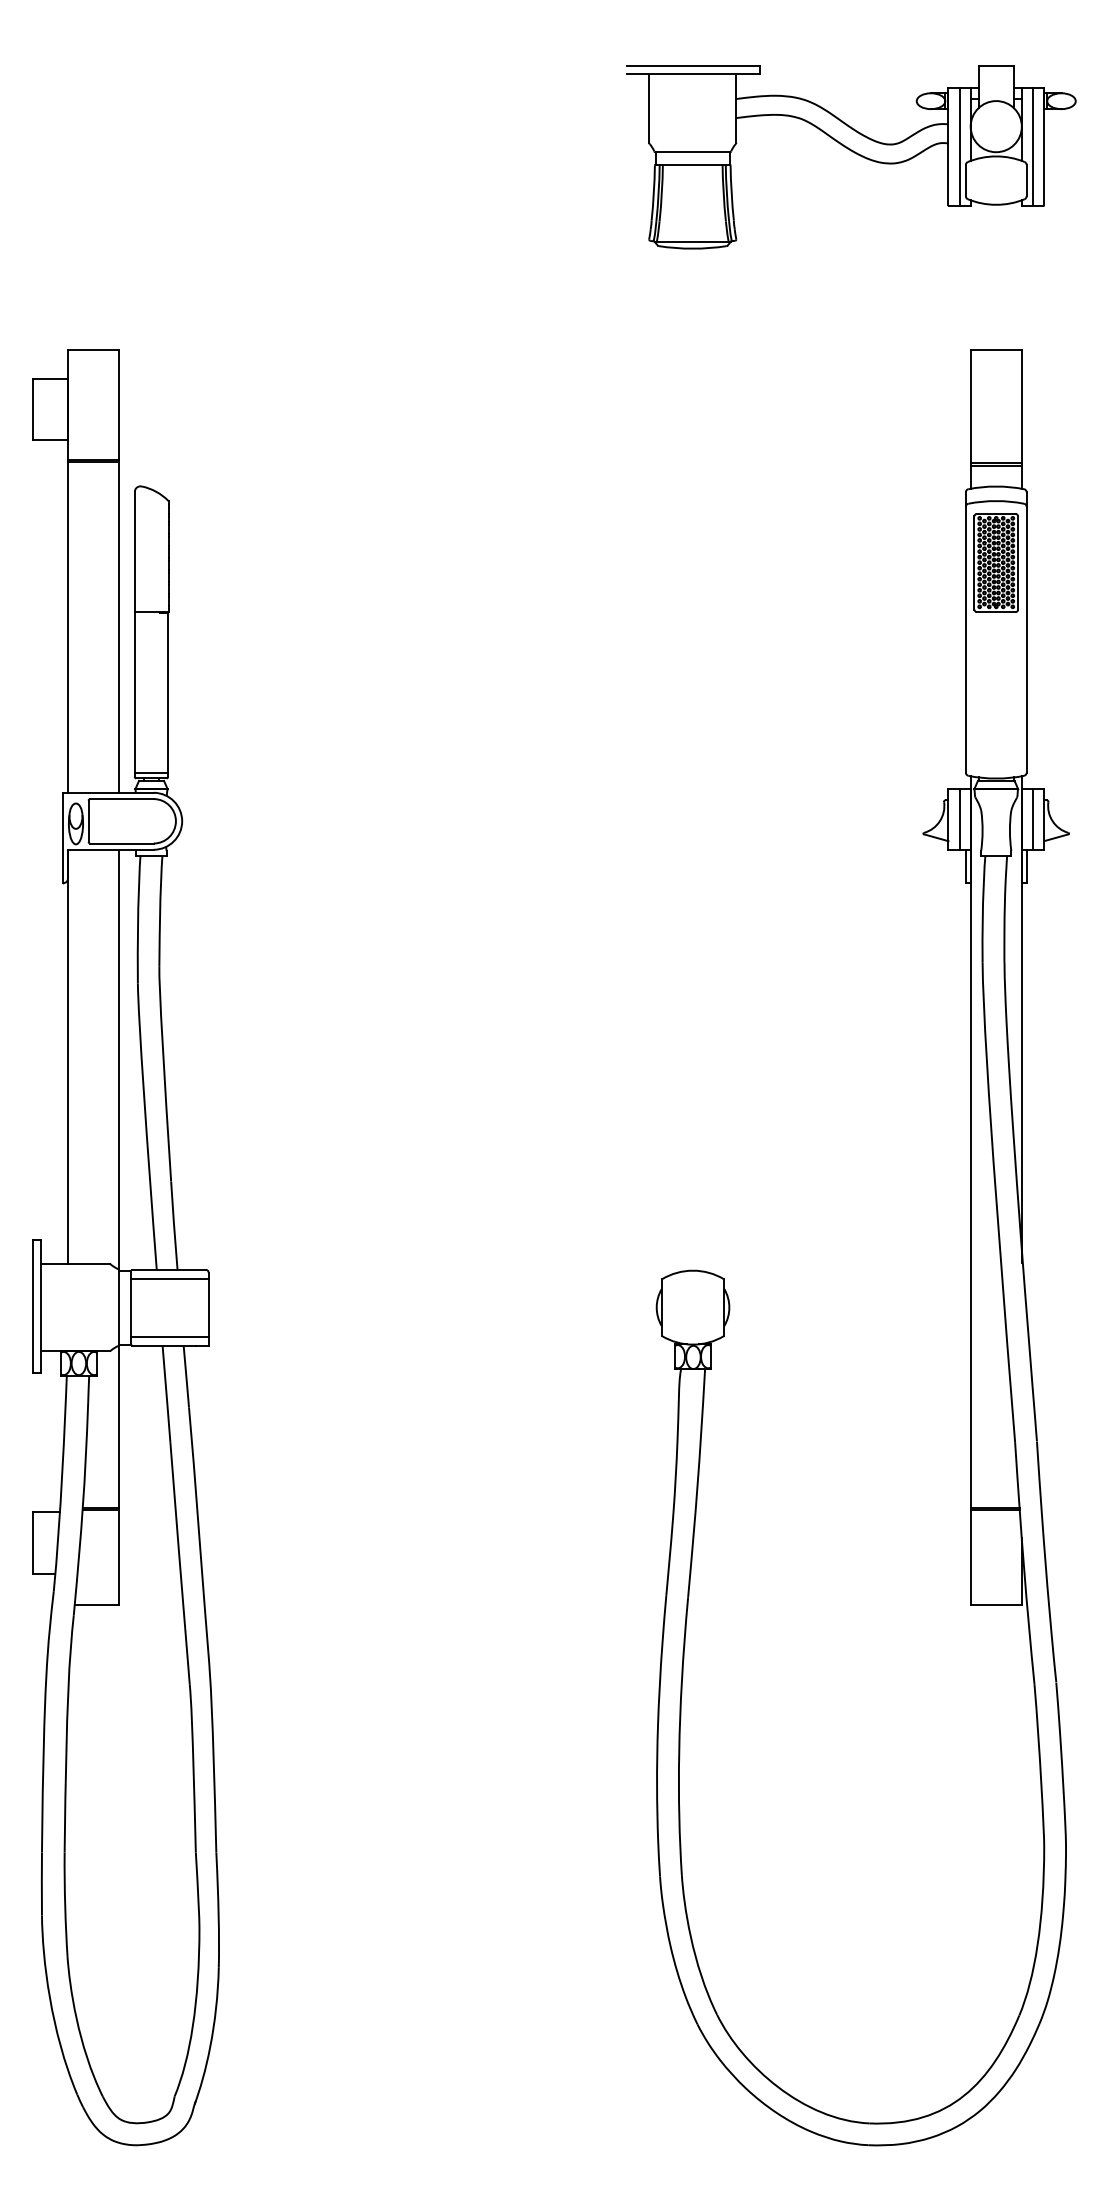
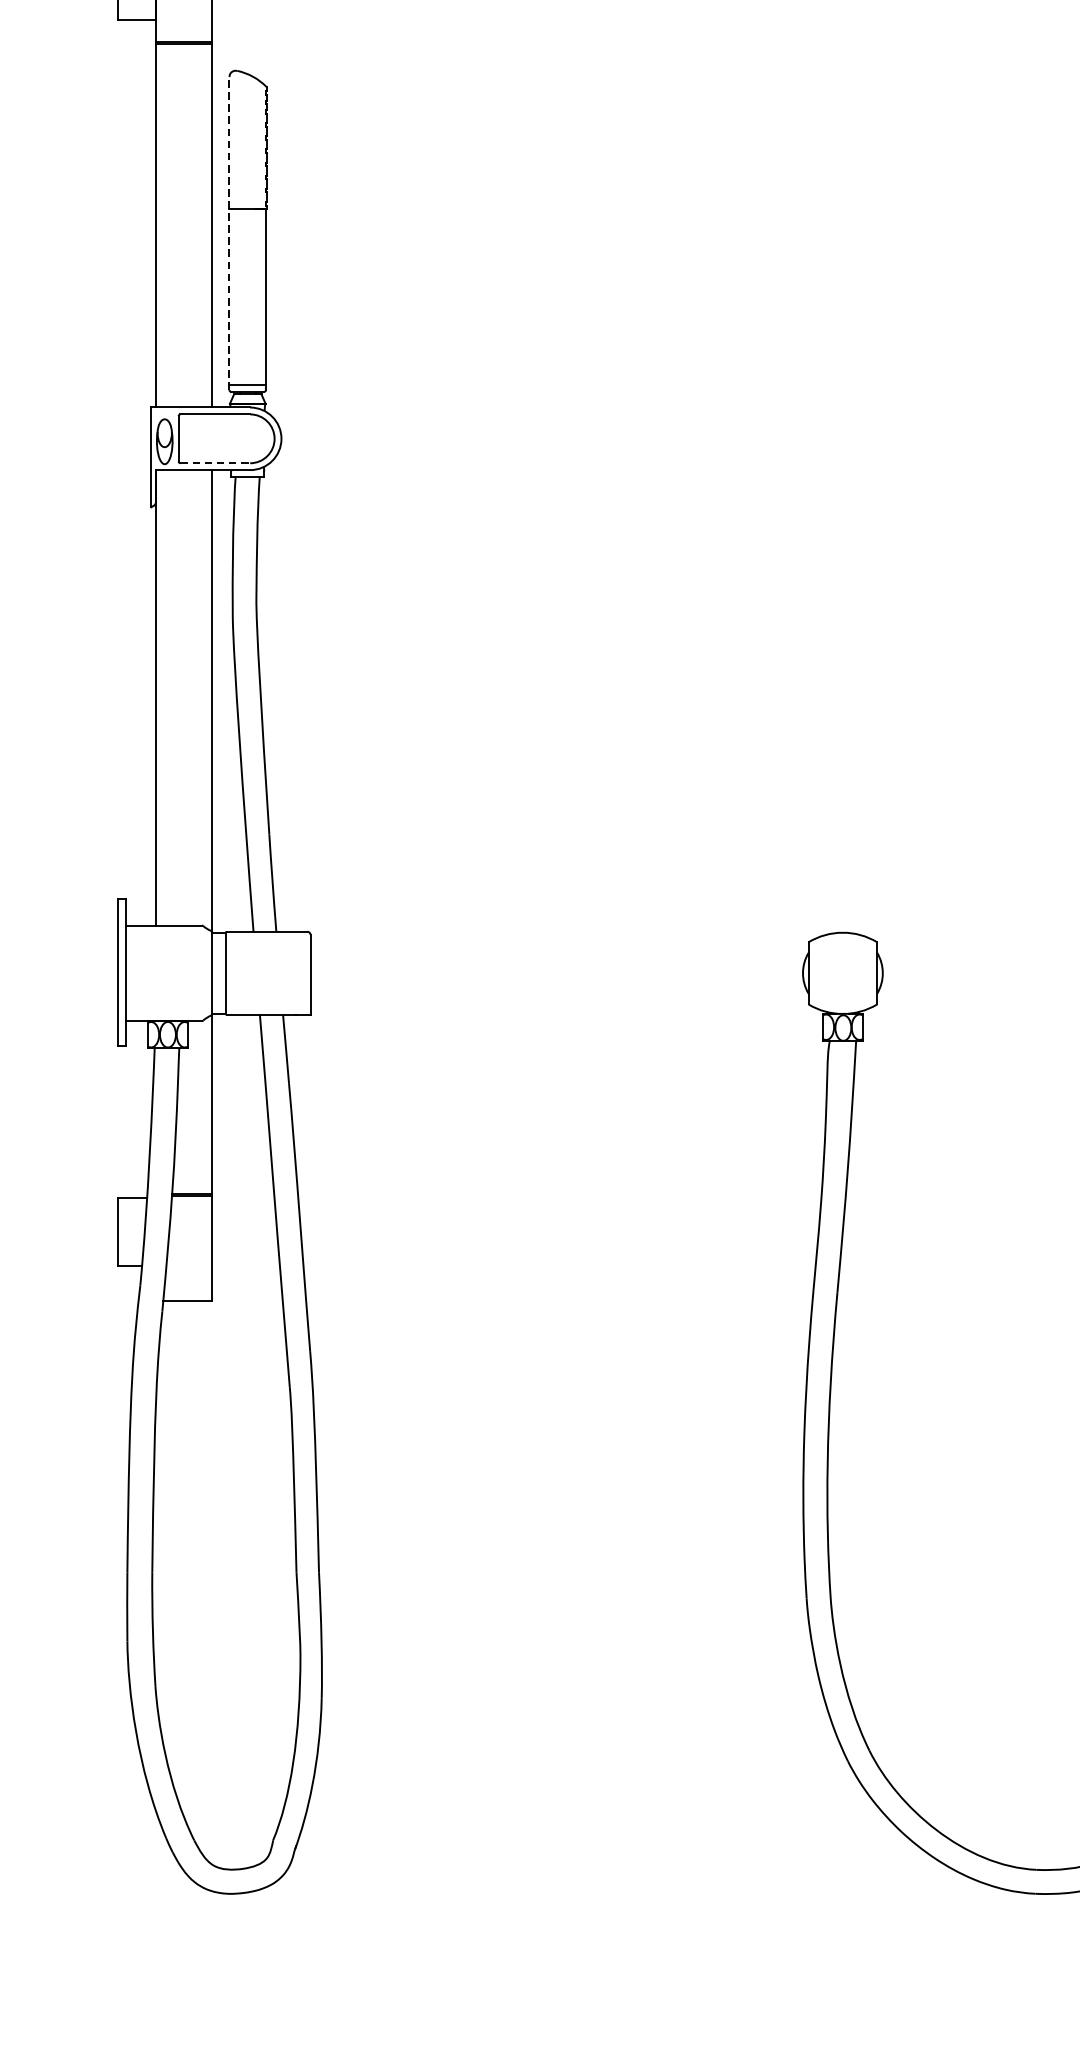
line: (134, 634) -> (229, 233), solid -> dashed
line: (121, 843) -> (214, 463), solid -> dashed
line: (169, 1278) -> (267, 941), removed
line: (169, 1336) -> (267, 1005), removed

